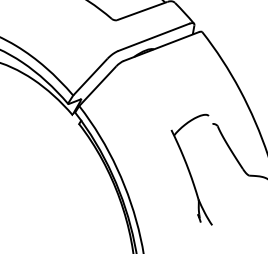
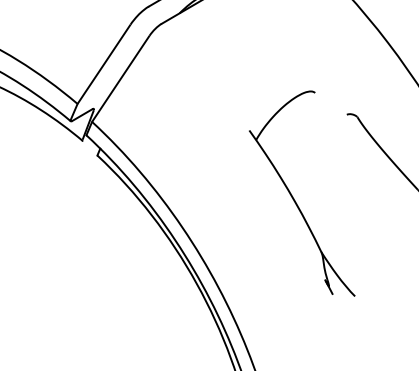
part: (191, 169) -> (299, 198), moved

